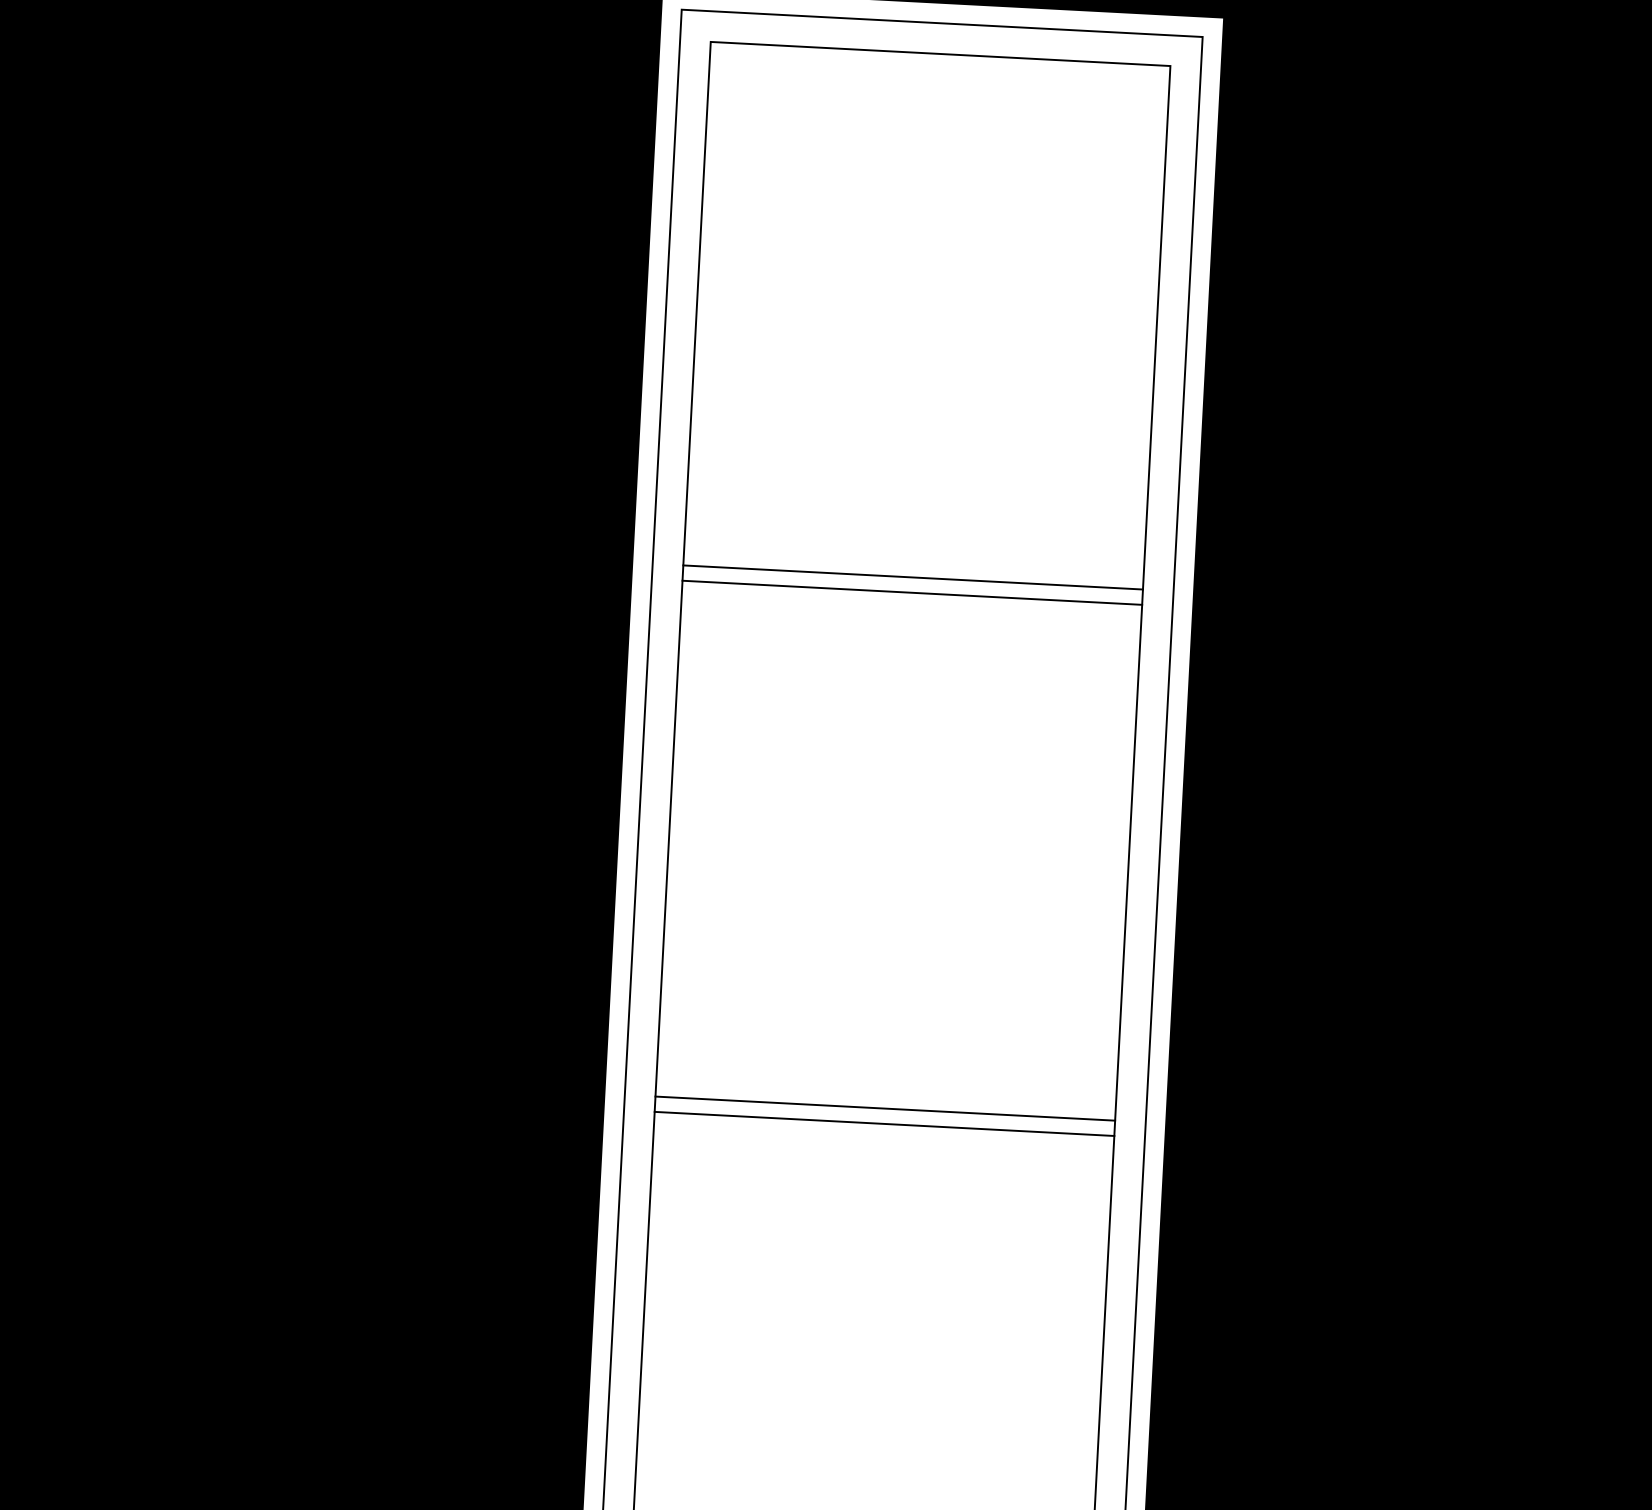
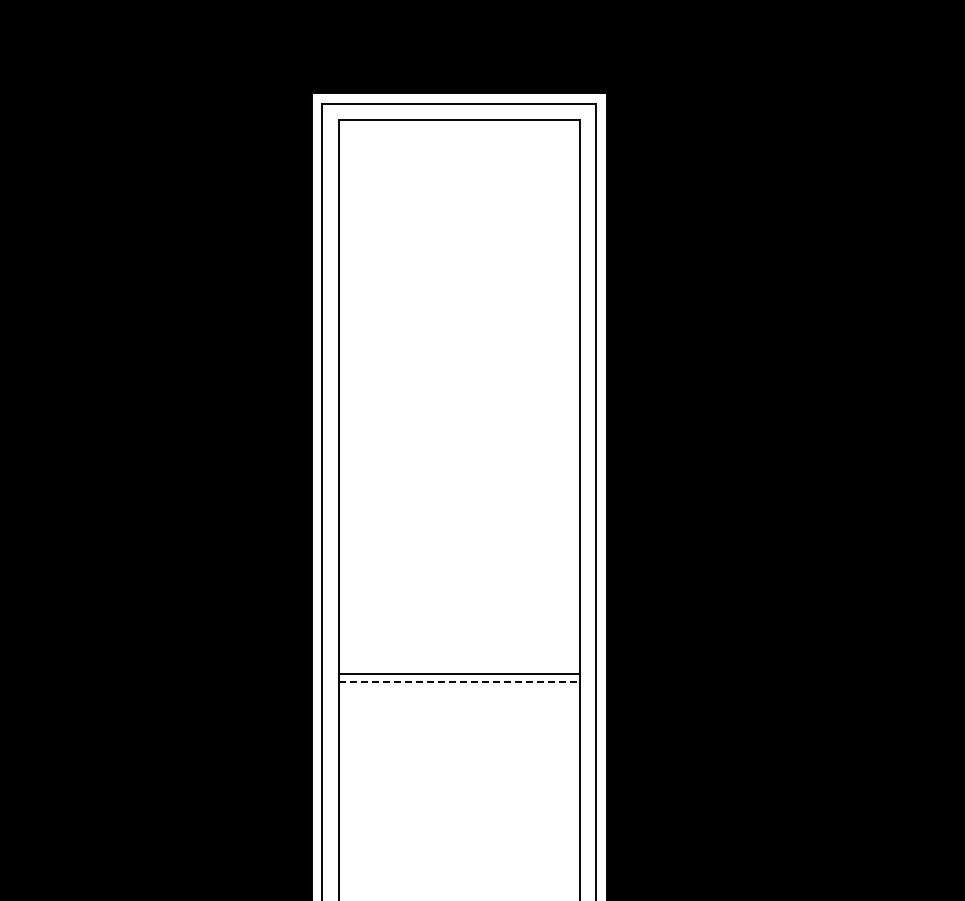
line: (913, 578) -> (459, 395), removed
line: (912, 593) -> (459, 403), removed
line: (884, 1124) -> (459, 682), solid -> dashed

